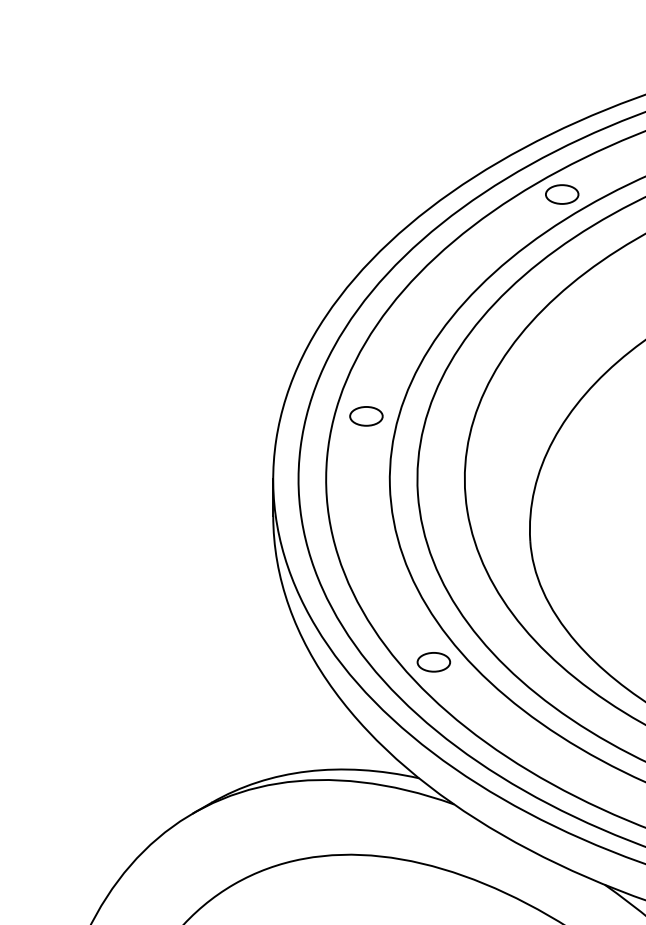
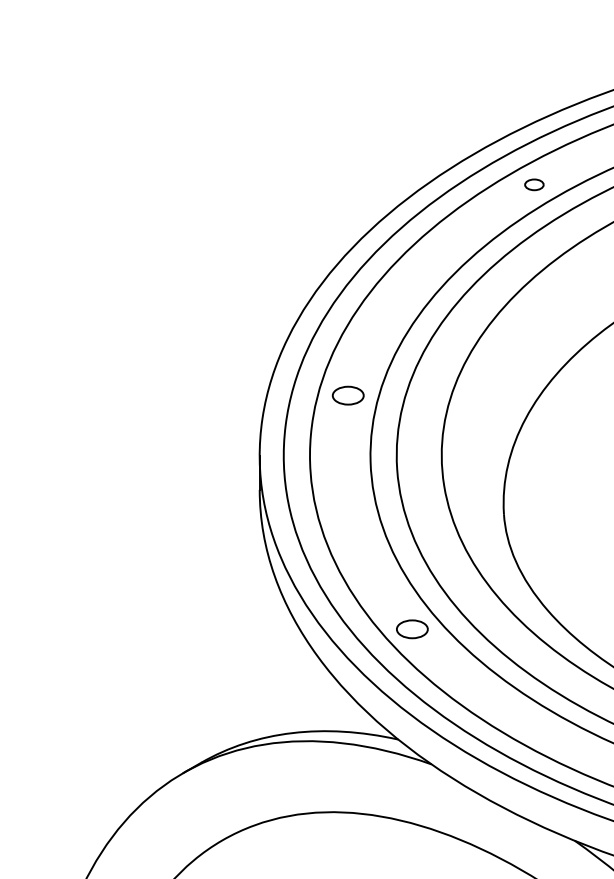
part: (562, 194) -> (534, 184), size x0.6

